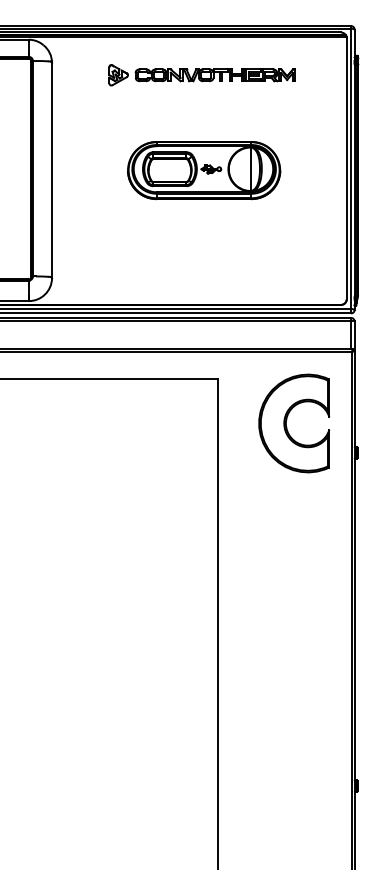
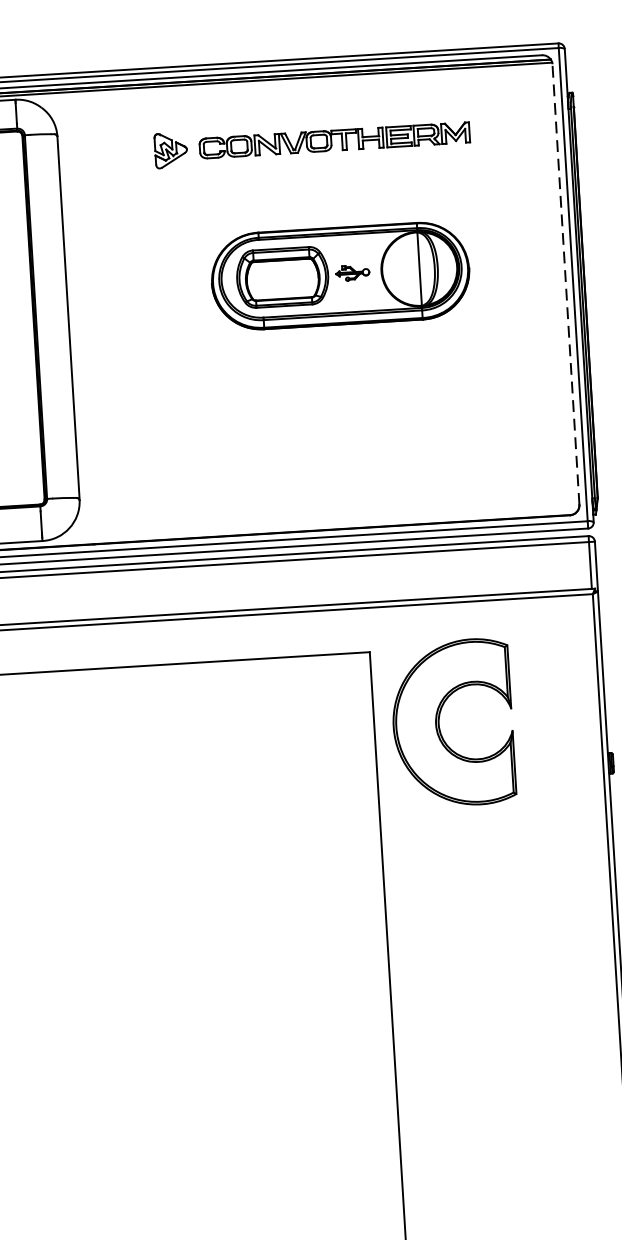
line: (346, 168) -> (565, 284), solid -> dashed
part: (204, 170) -> (341, 275), moved
part: (286, 423) -> (439, 724), moved

